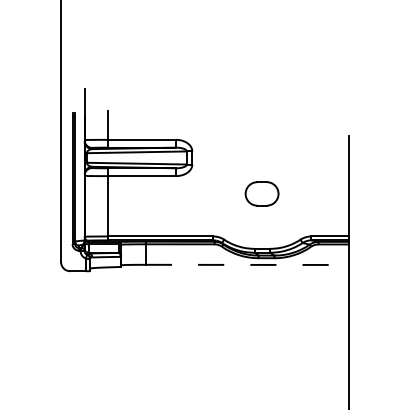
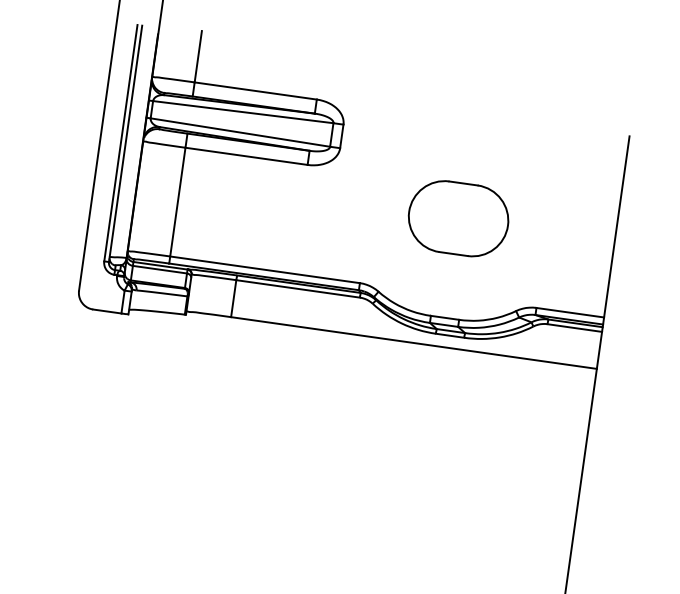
part: (261, 193) -> (457, 217), size x1.67
line: (247, 264) -> (414, 342), dashed -> solid

